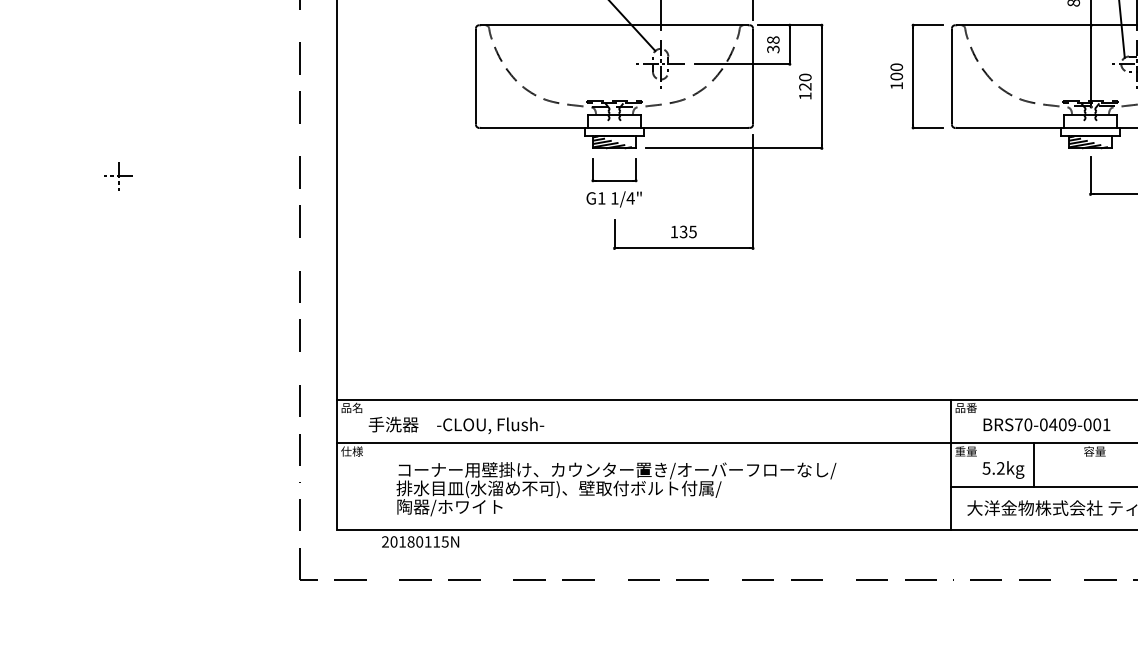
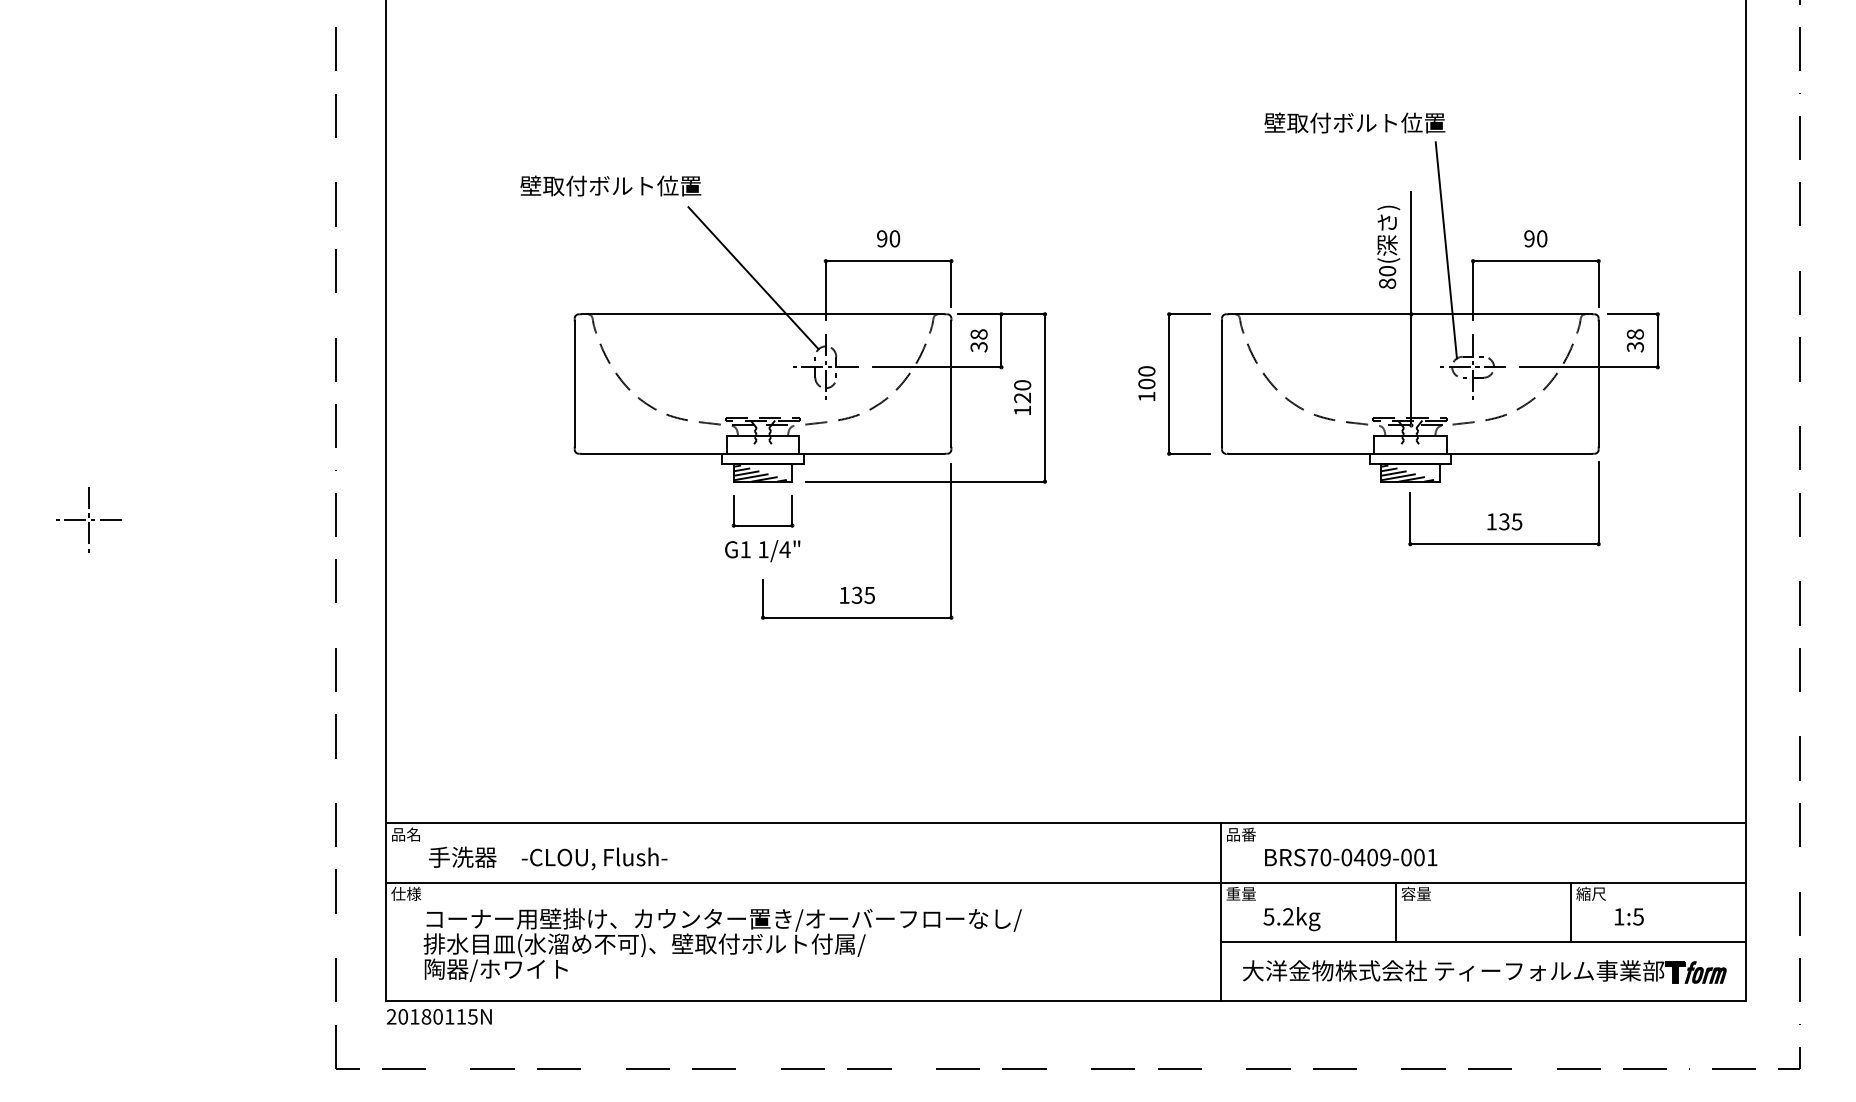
part: (118, 176) -> (88, 519), size x1.67
line: (1033, 464) -> (1395, 911), moved
text: (616, 489) -> (722, 945), moved
text: (420, 541) -> (439, 1016), moved

